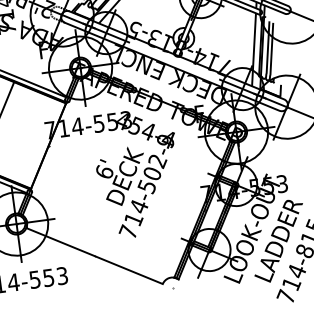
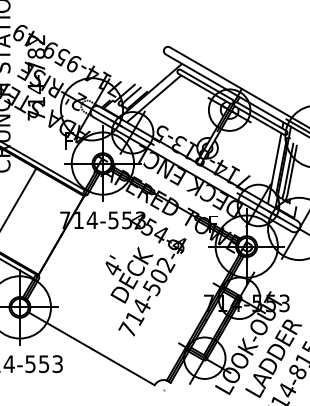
text: (104, 171) -> (112, 267), 6' -> 4'

